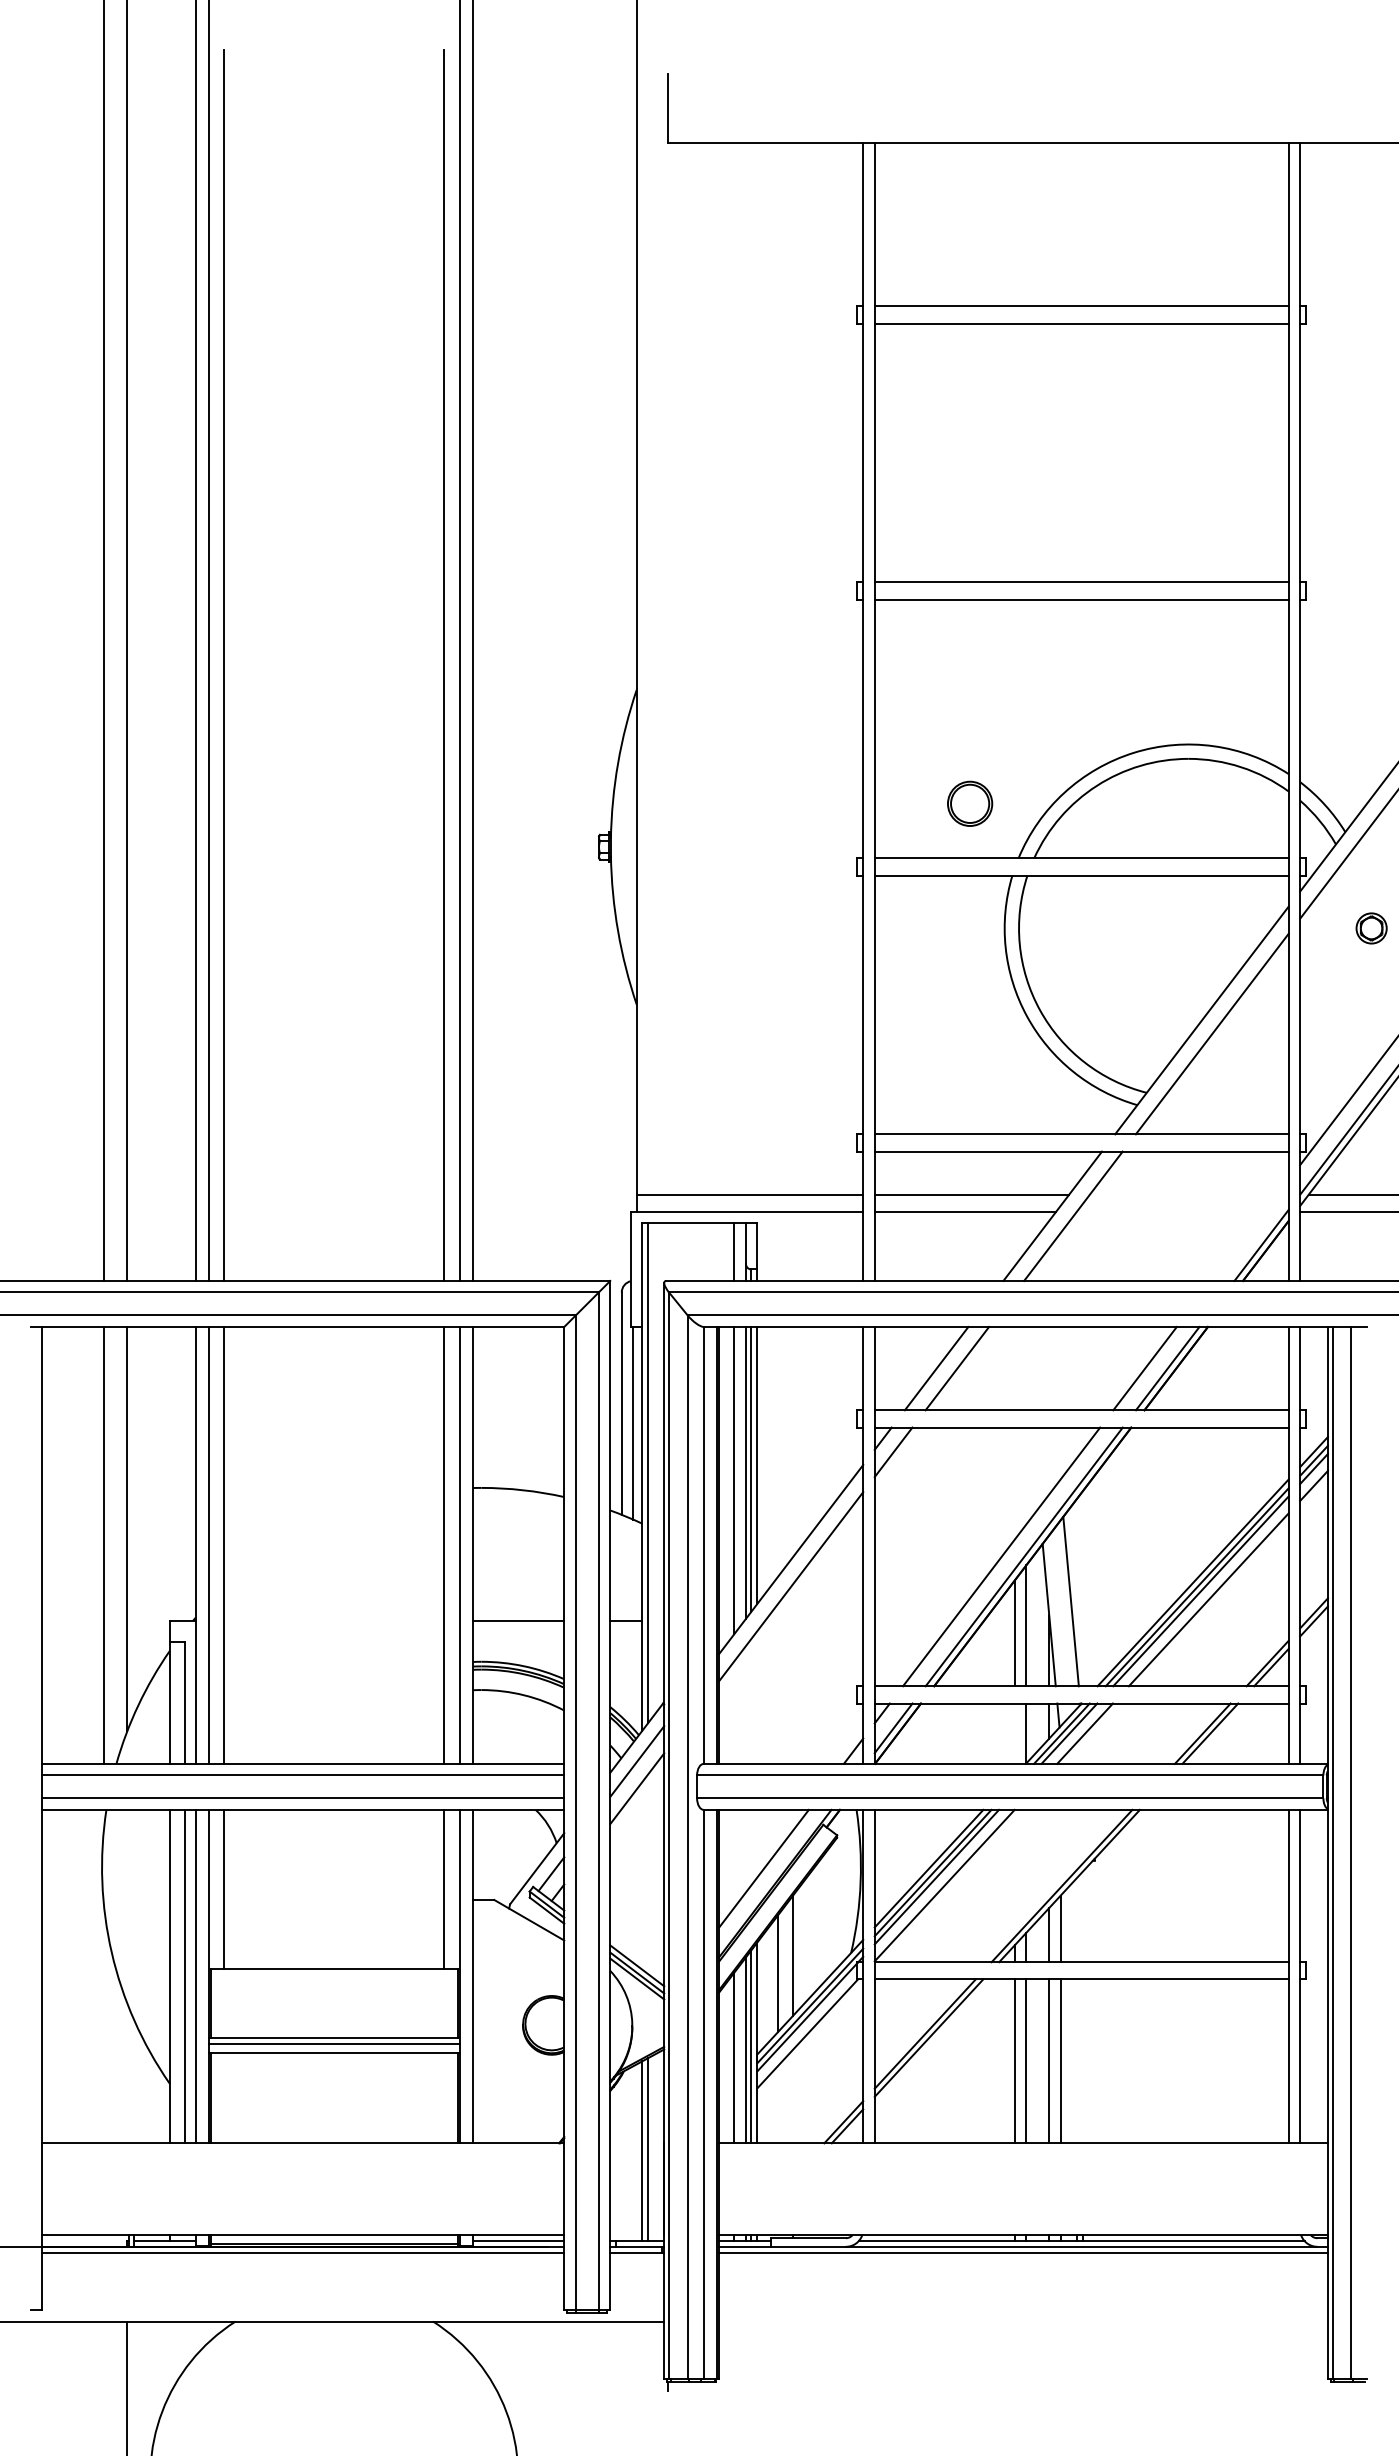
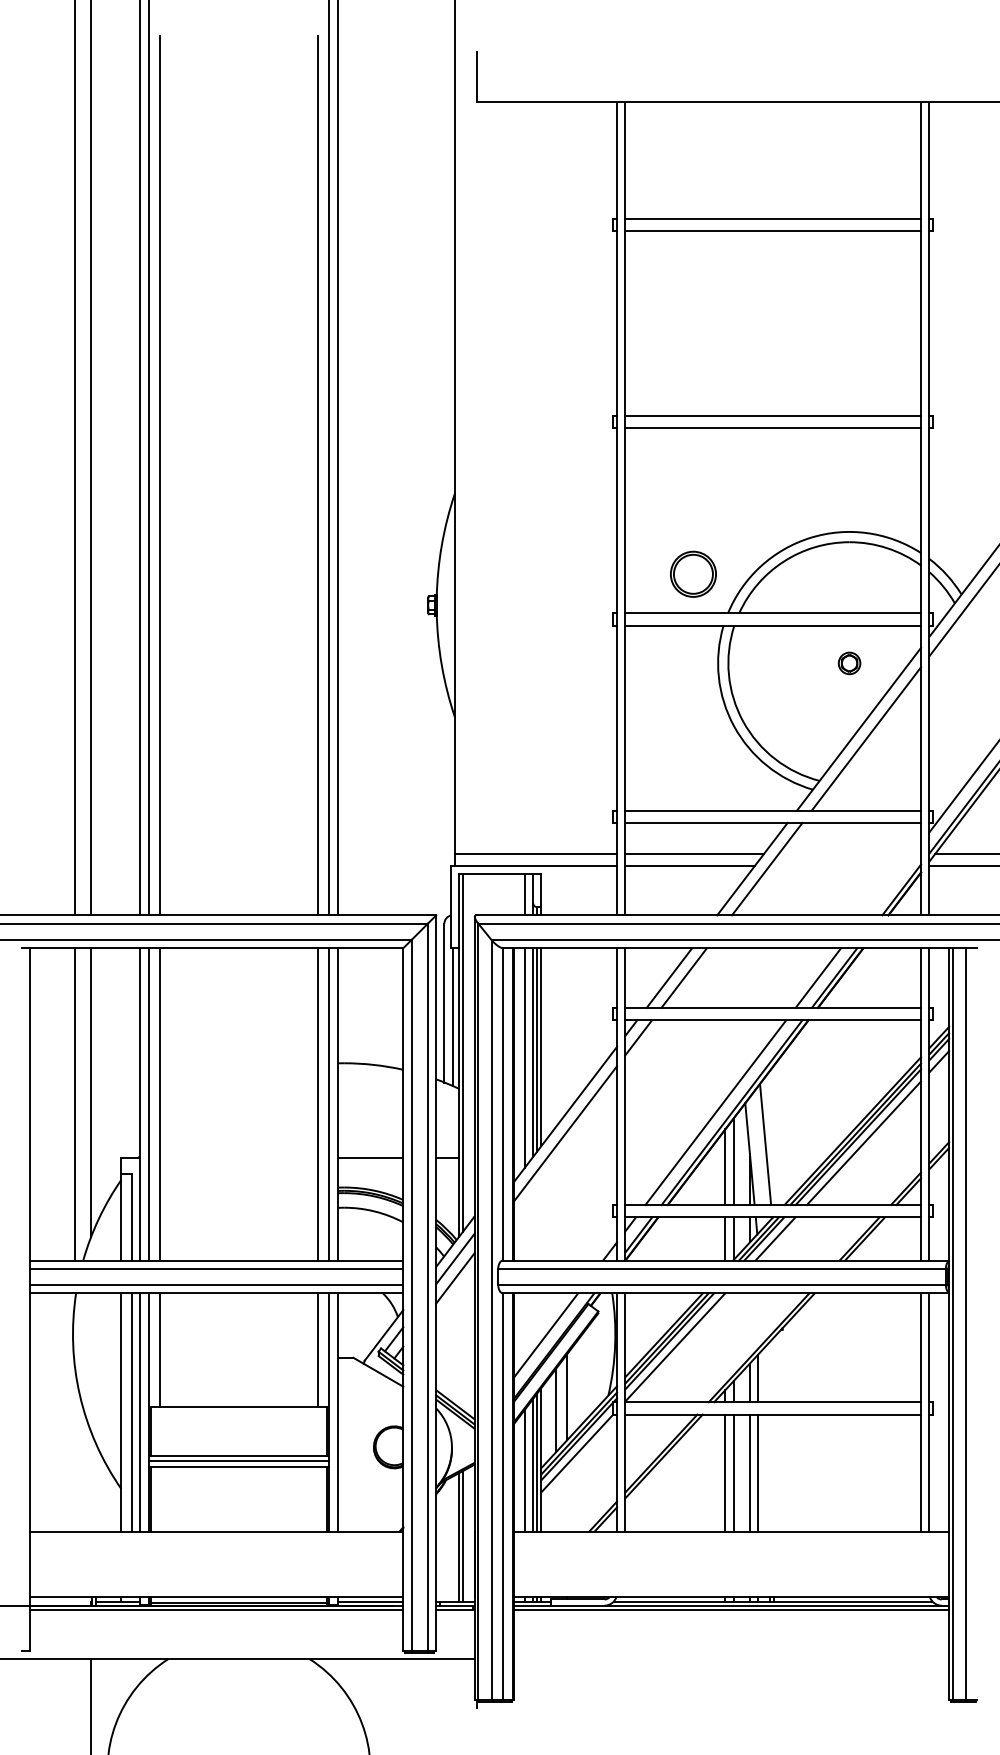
part: (969, 803) -> (692, 574), size x1.43
part: (1371, 928) -> (849, 663), moved
line: (1014, 1733) -> (725, 1238), added

